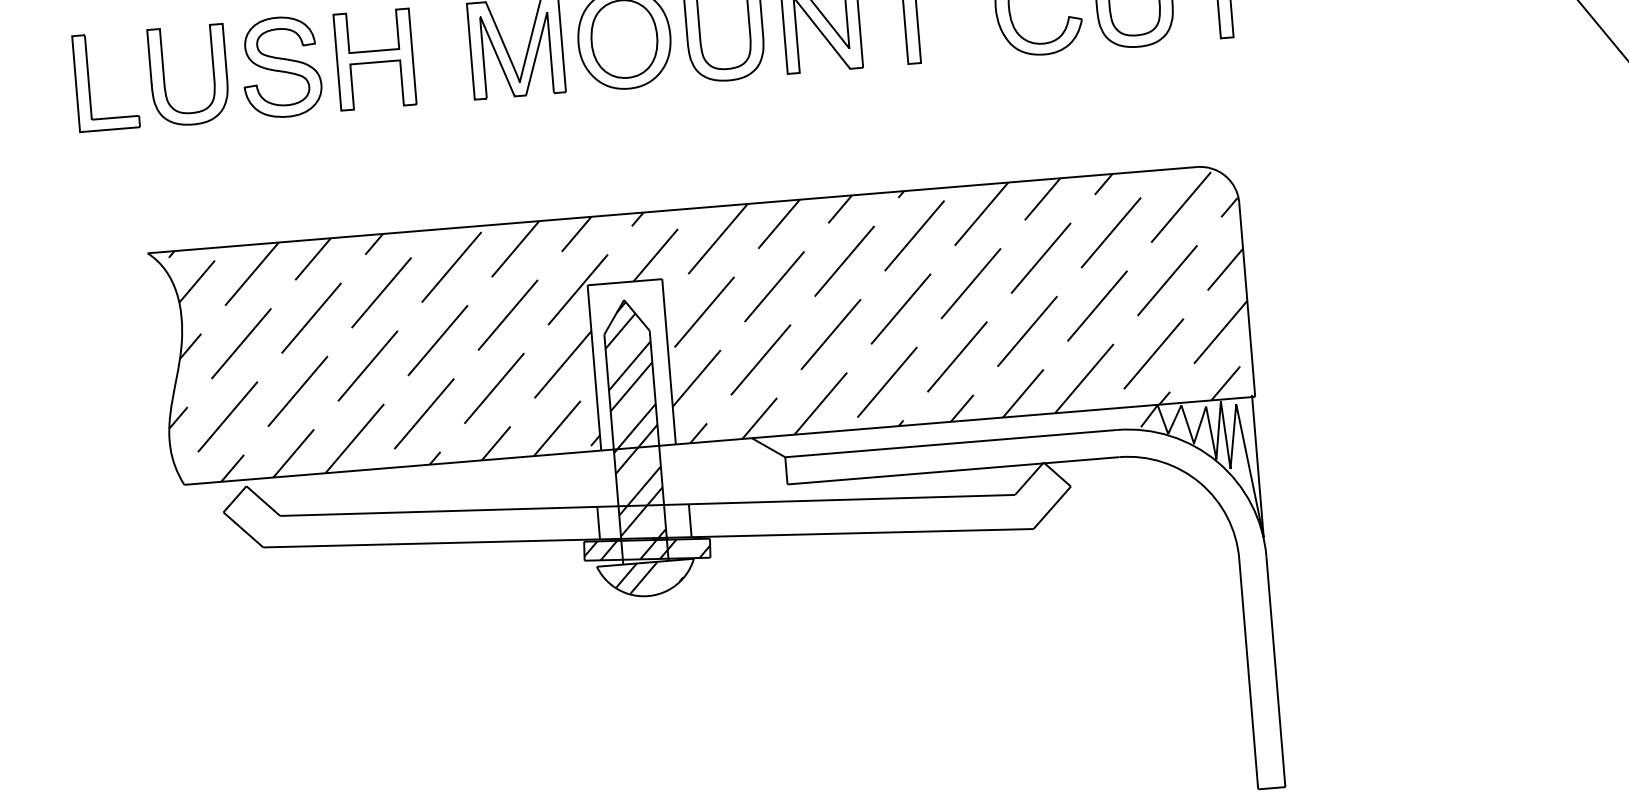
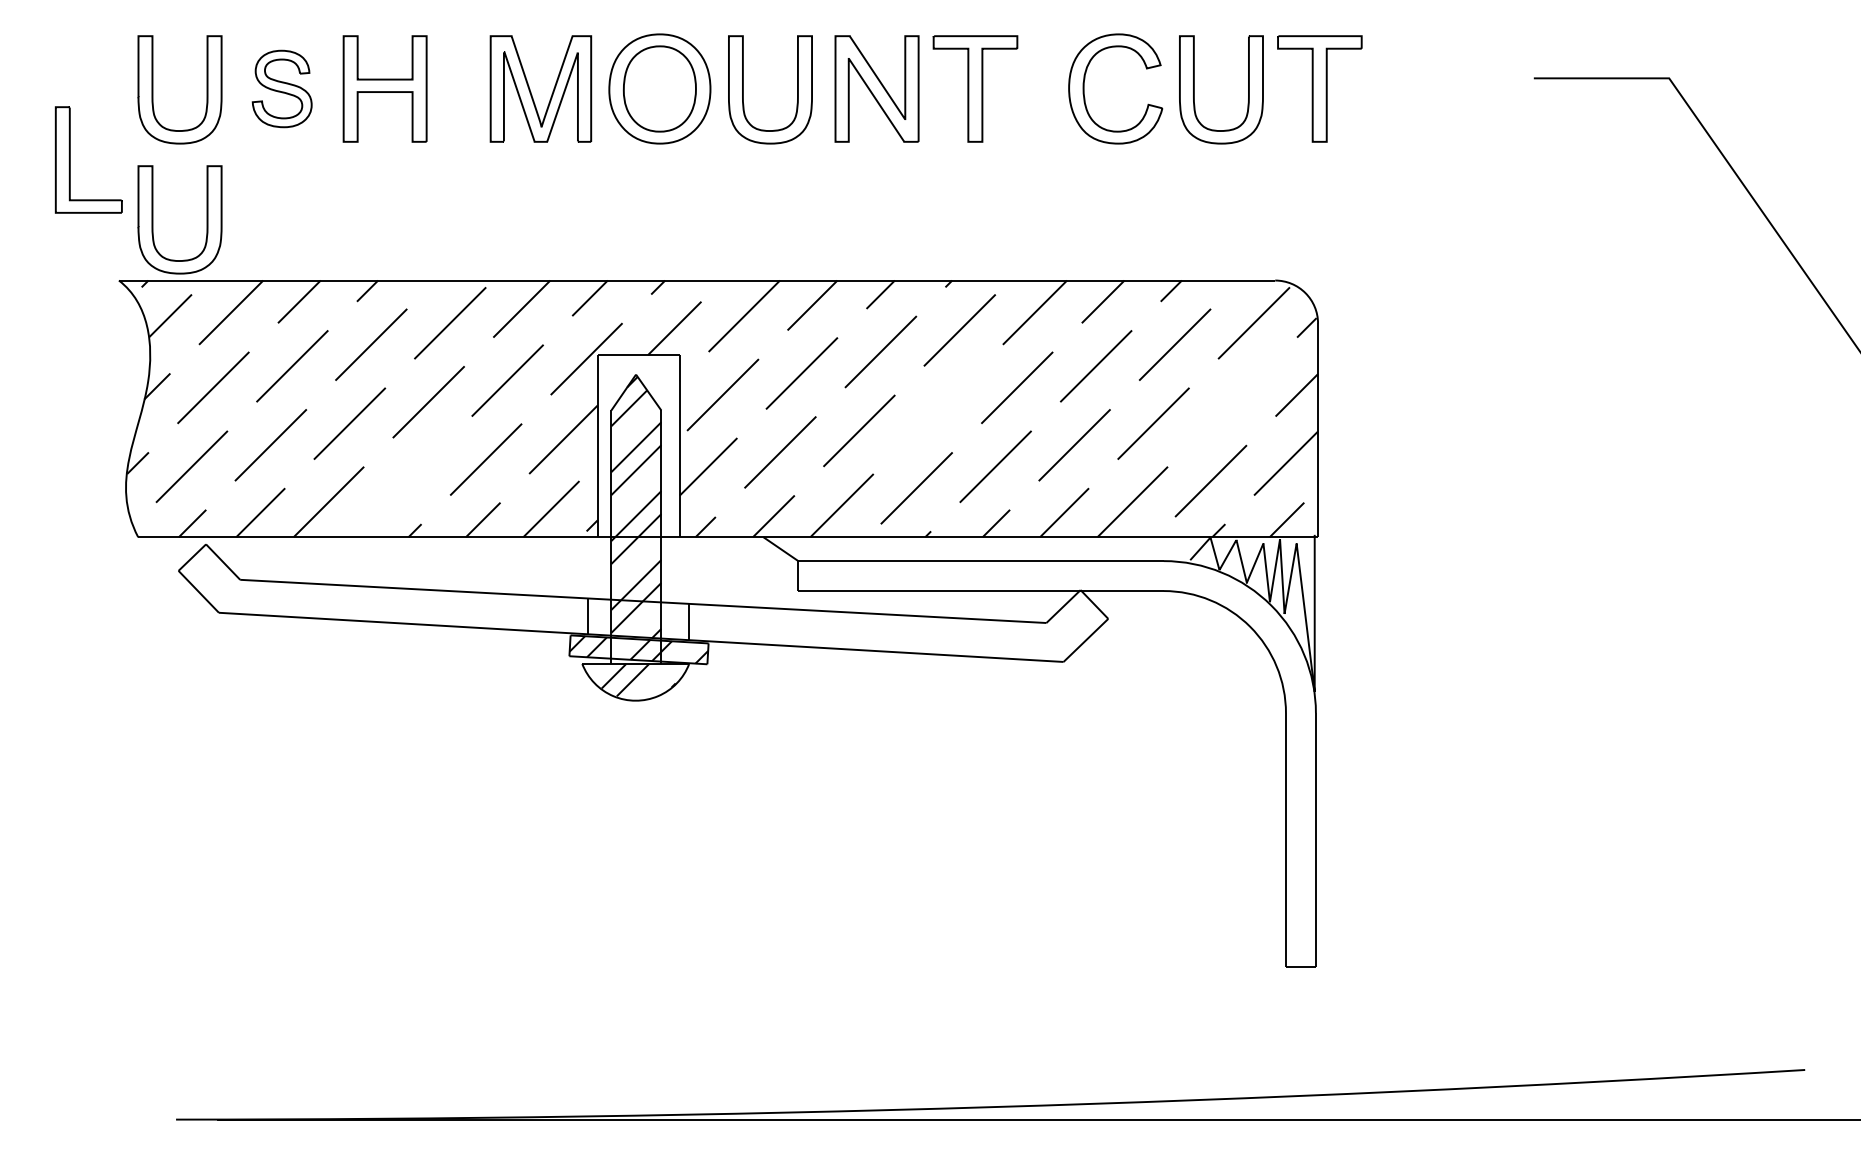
part: (281, 66) -> (282, 88), size x0.7
part: (89, 82) -> (70, 159), moved
part: (174, 195) -> (153, 219), added
line: (1167, 280) -> (1232, 401), removed
line: (901, 309) -> (938, 409), removed
line: (423, 413) -> (406, 480), removed

